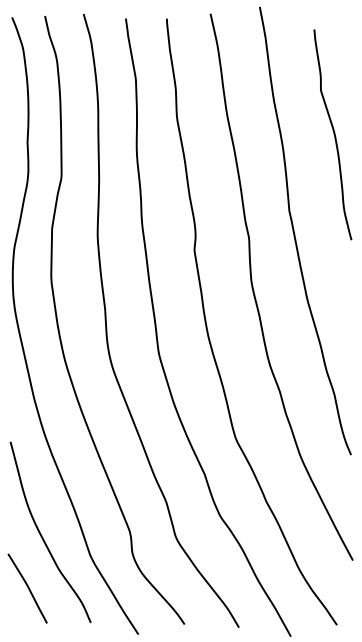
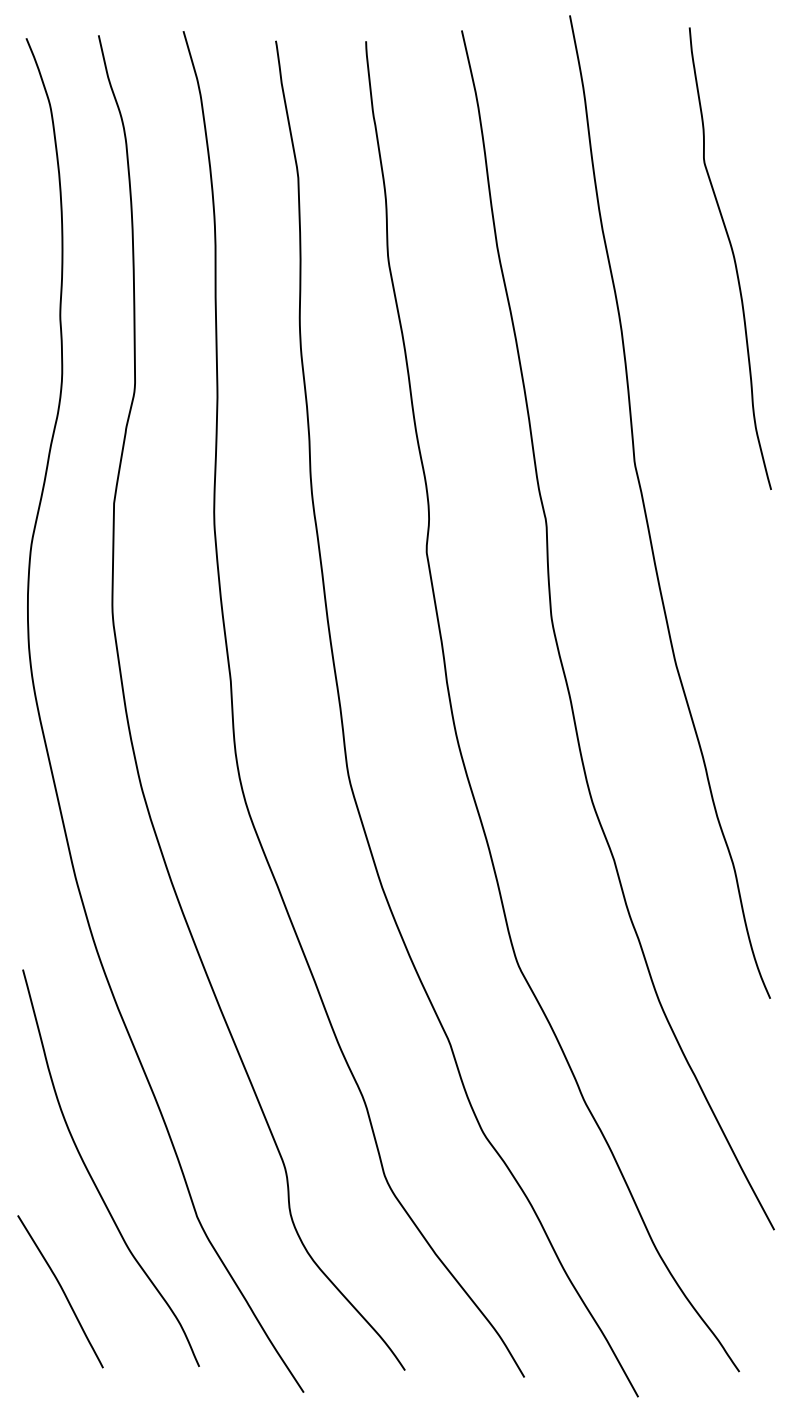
curve: (333, 134) -> (731, 258), moved

